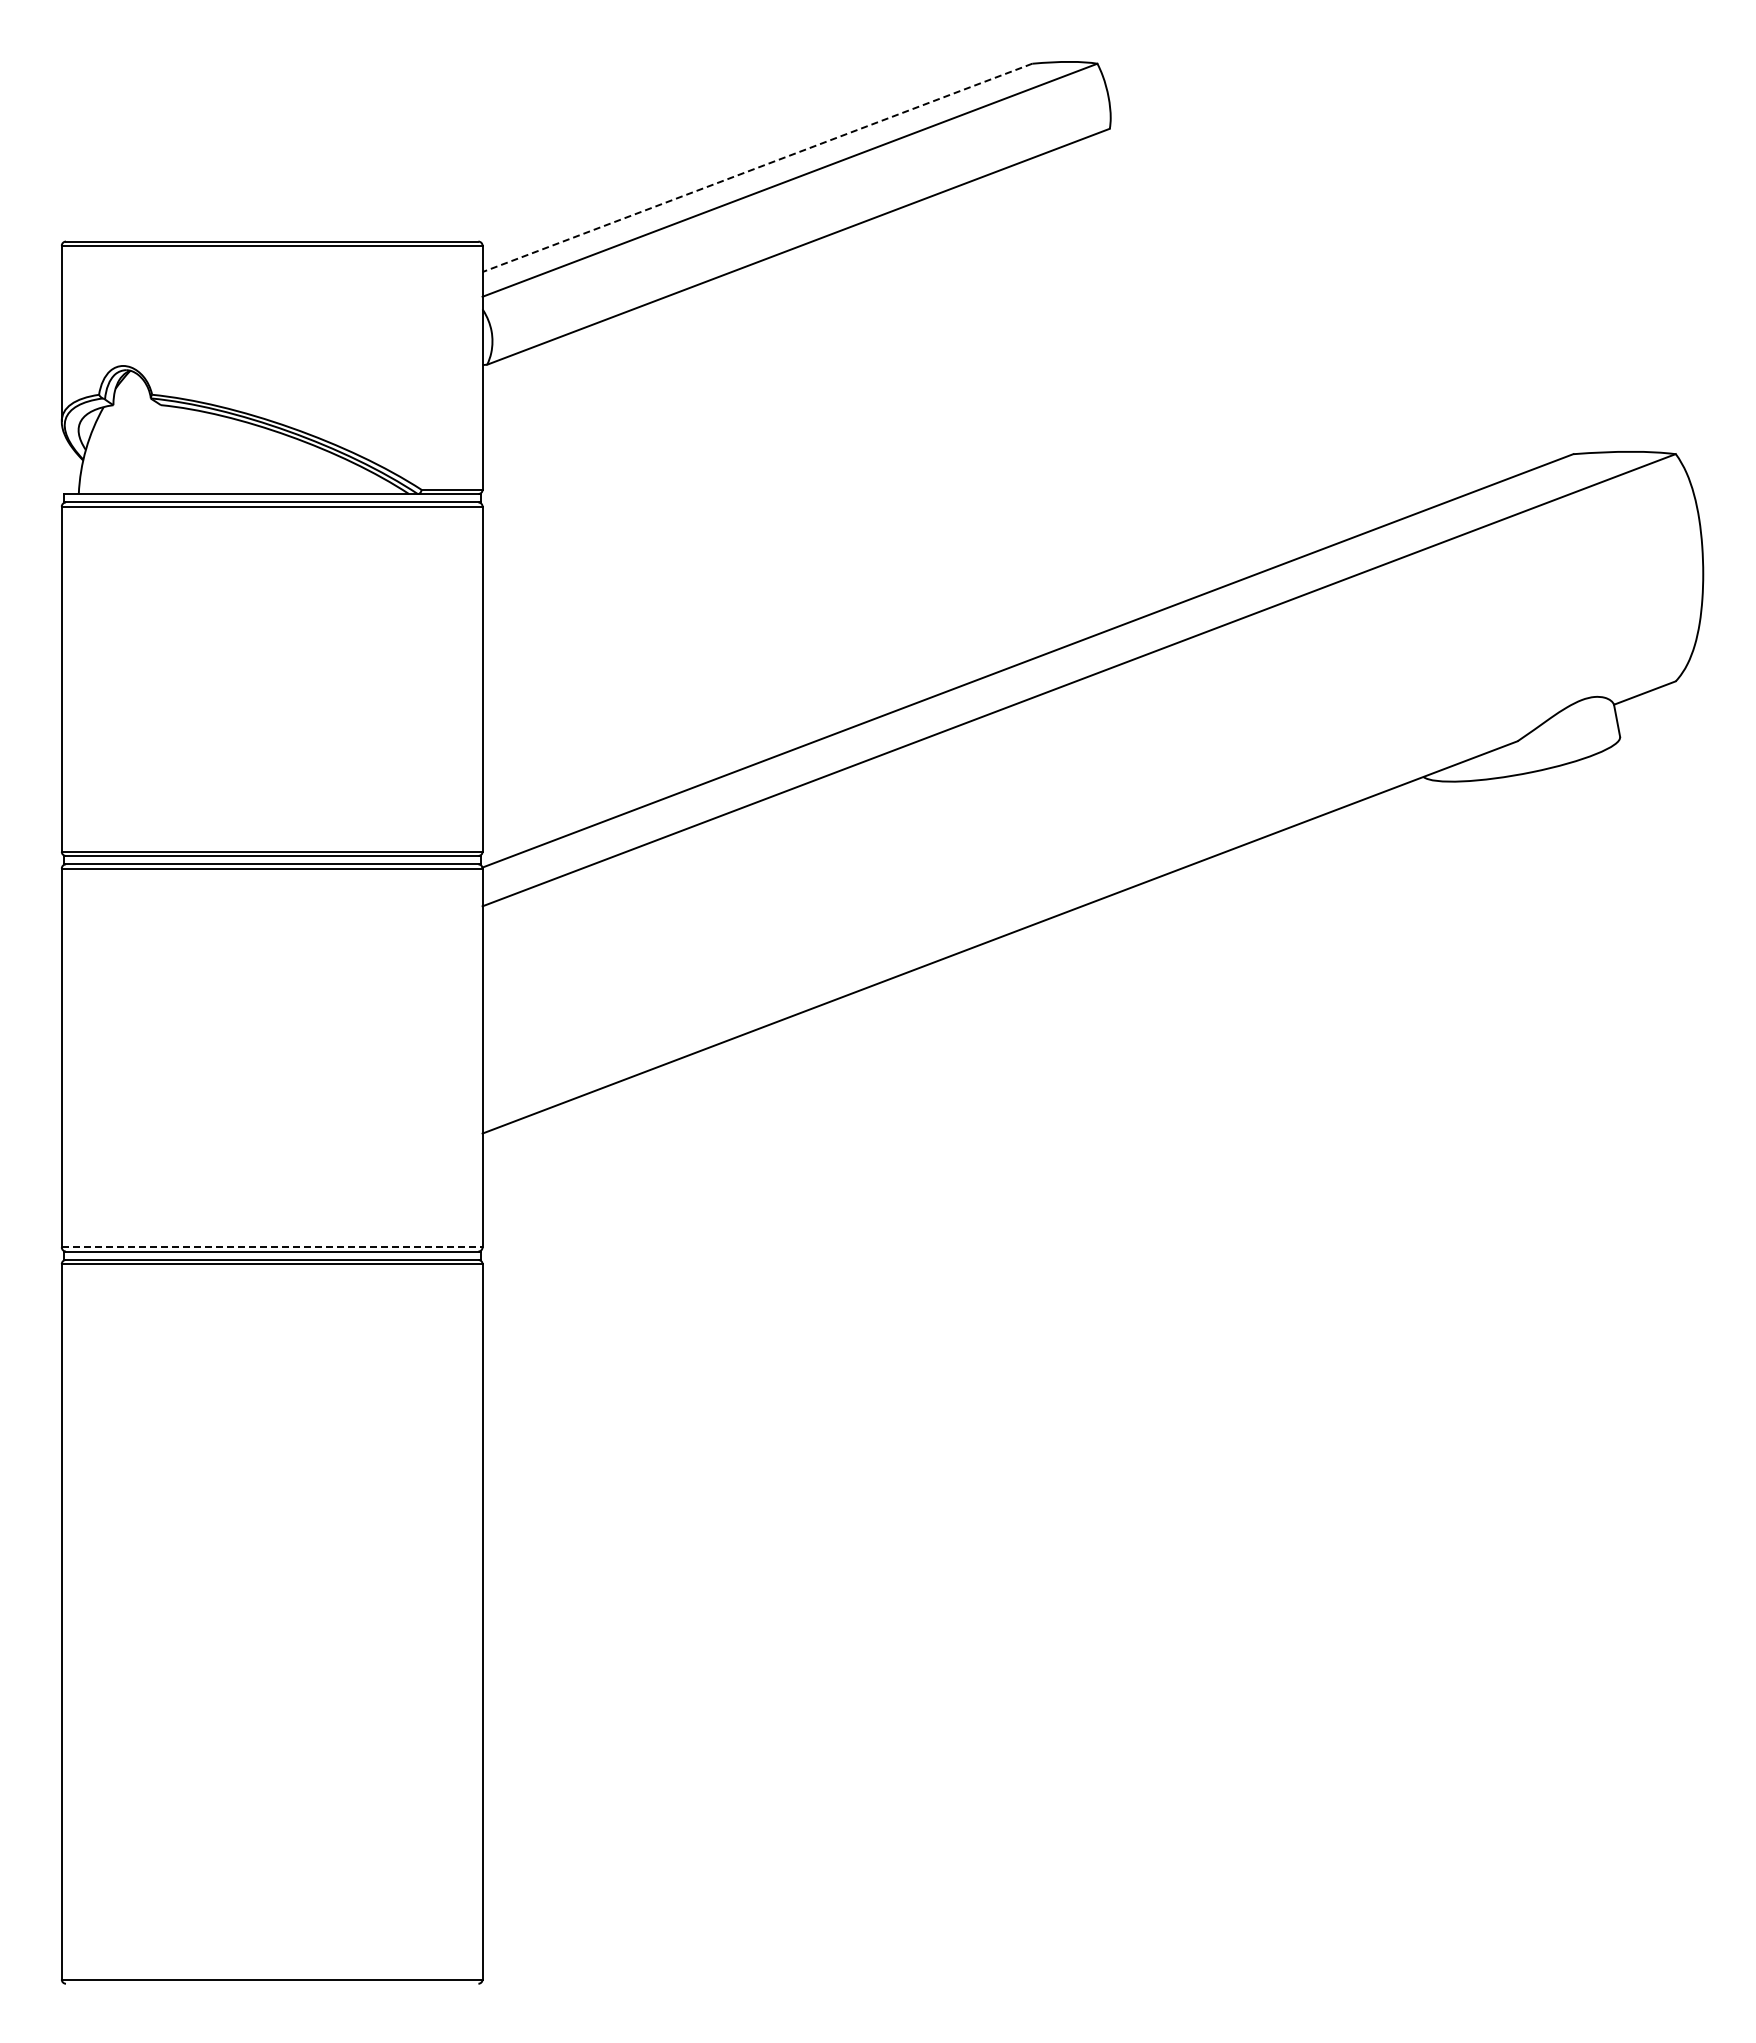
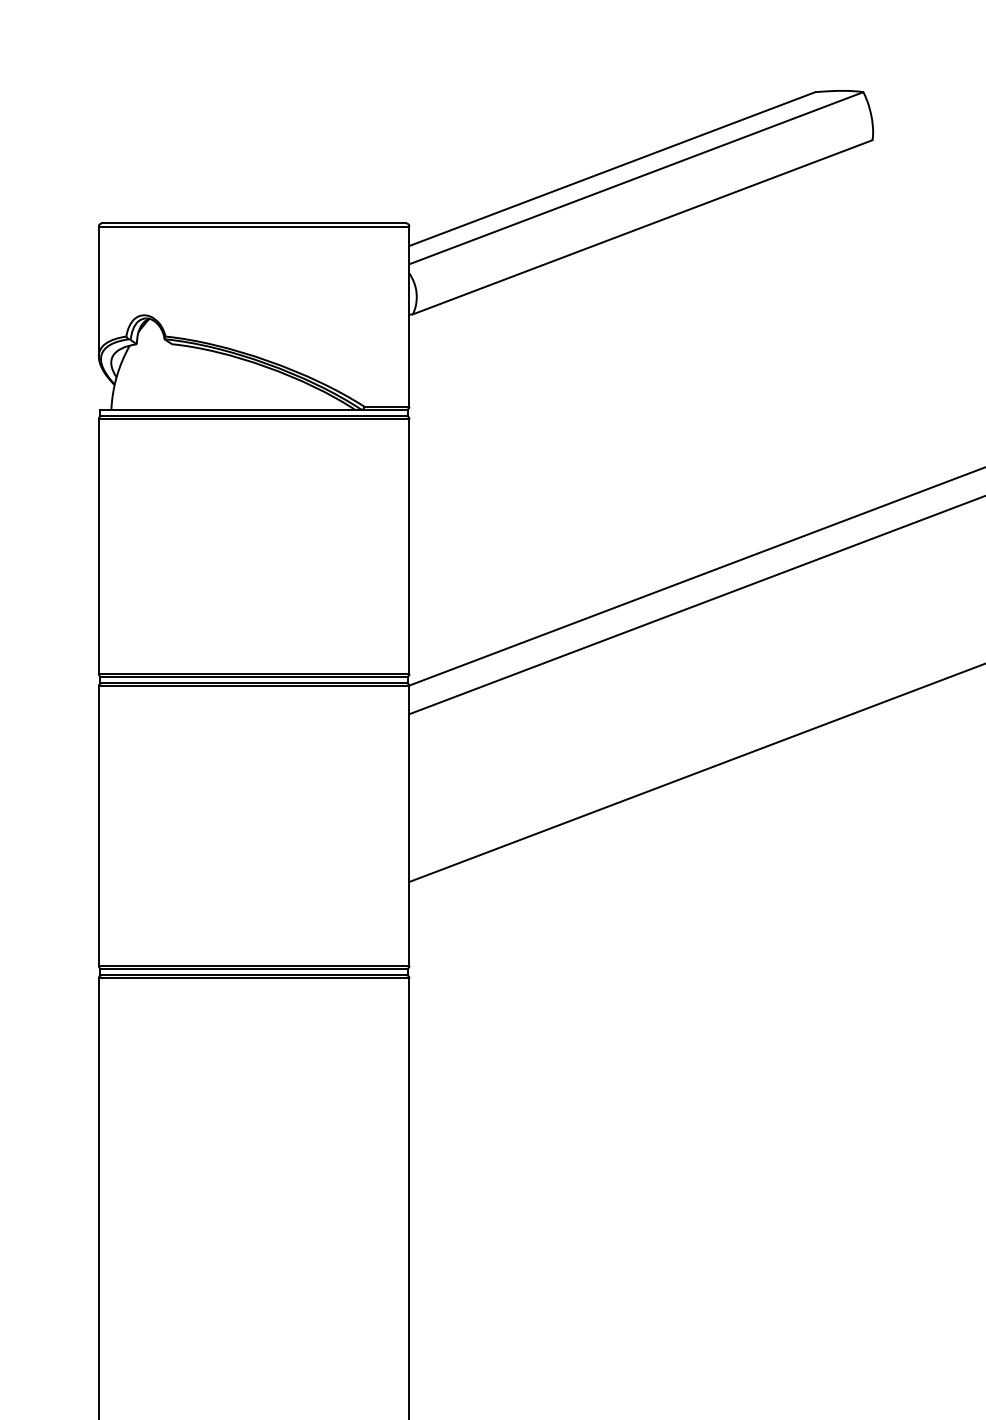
line: (757, 167) -> (612, 168), dashed -> solid
line: (272, 1247) -> (254, 966), dashed -> solid

